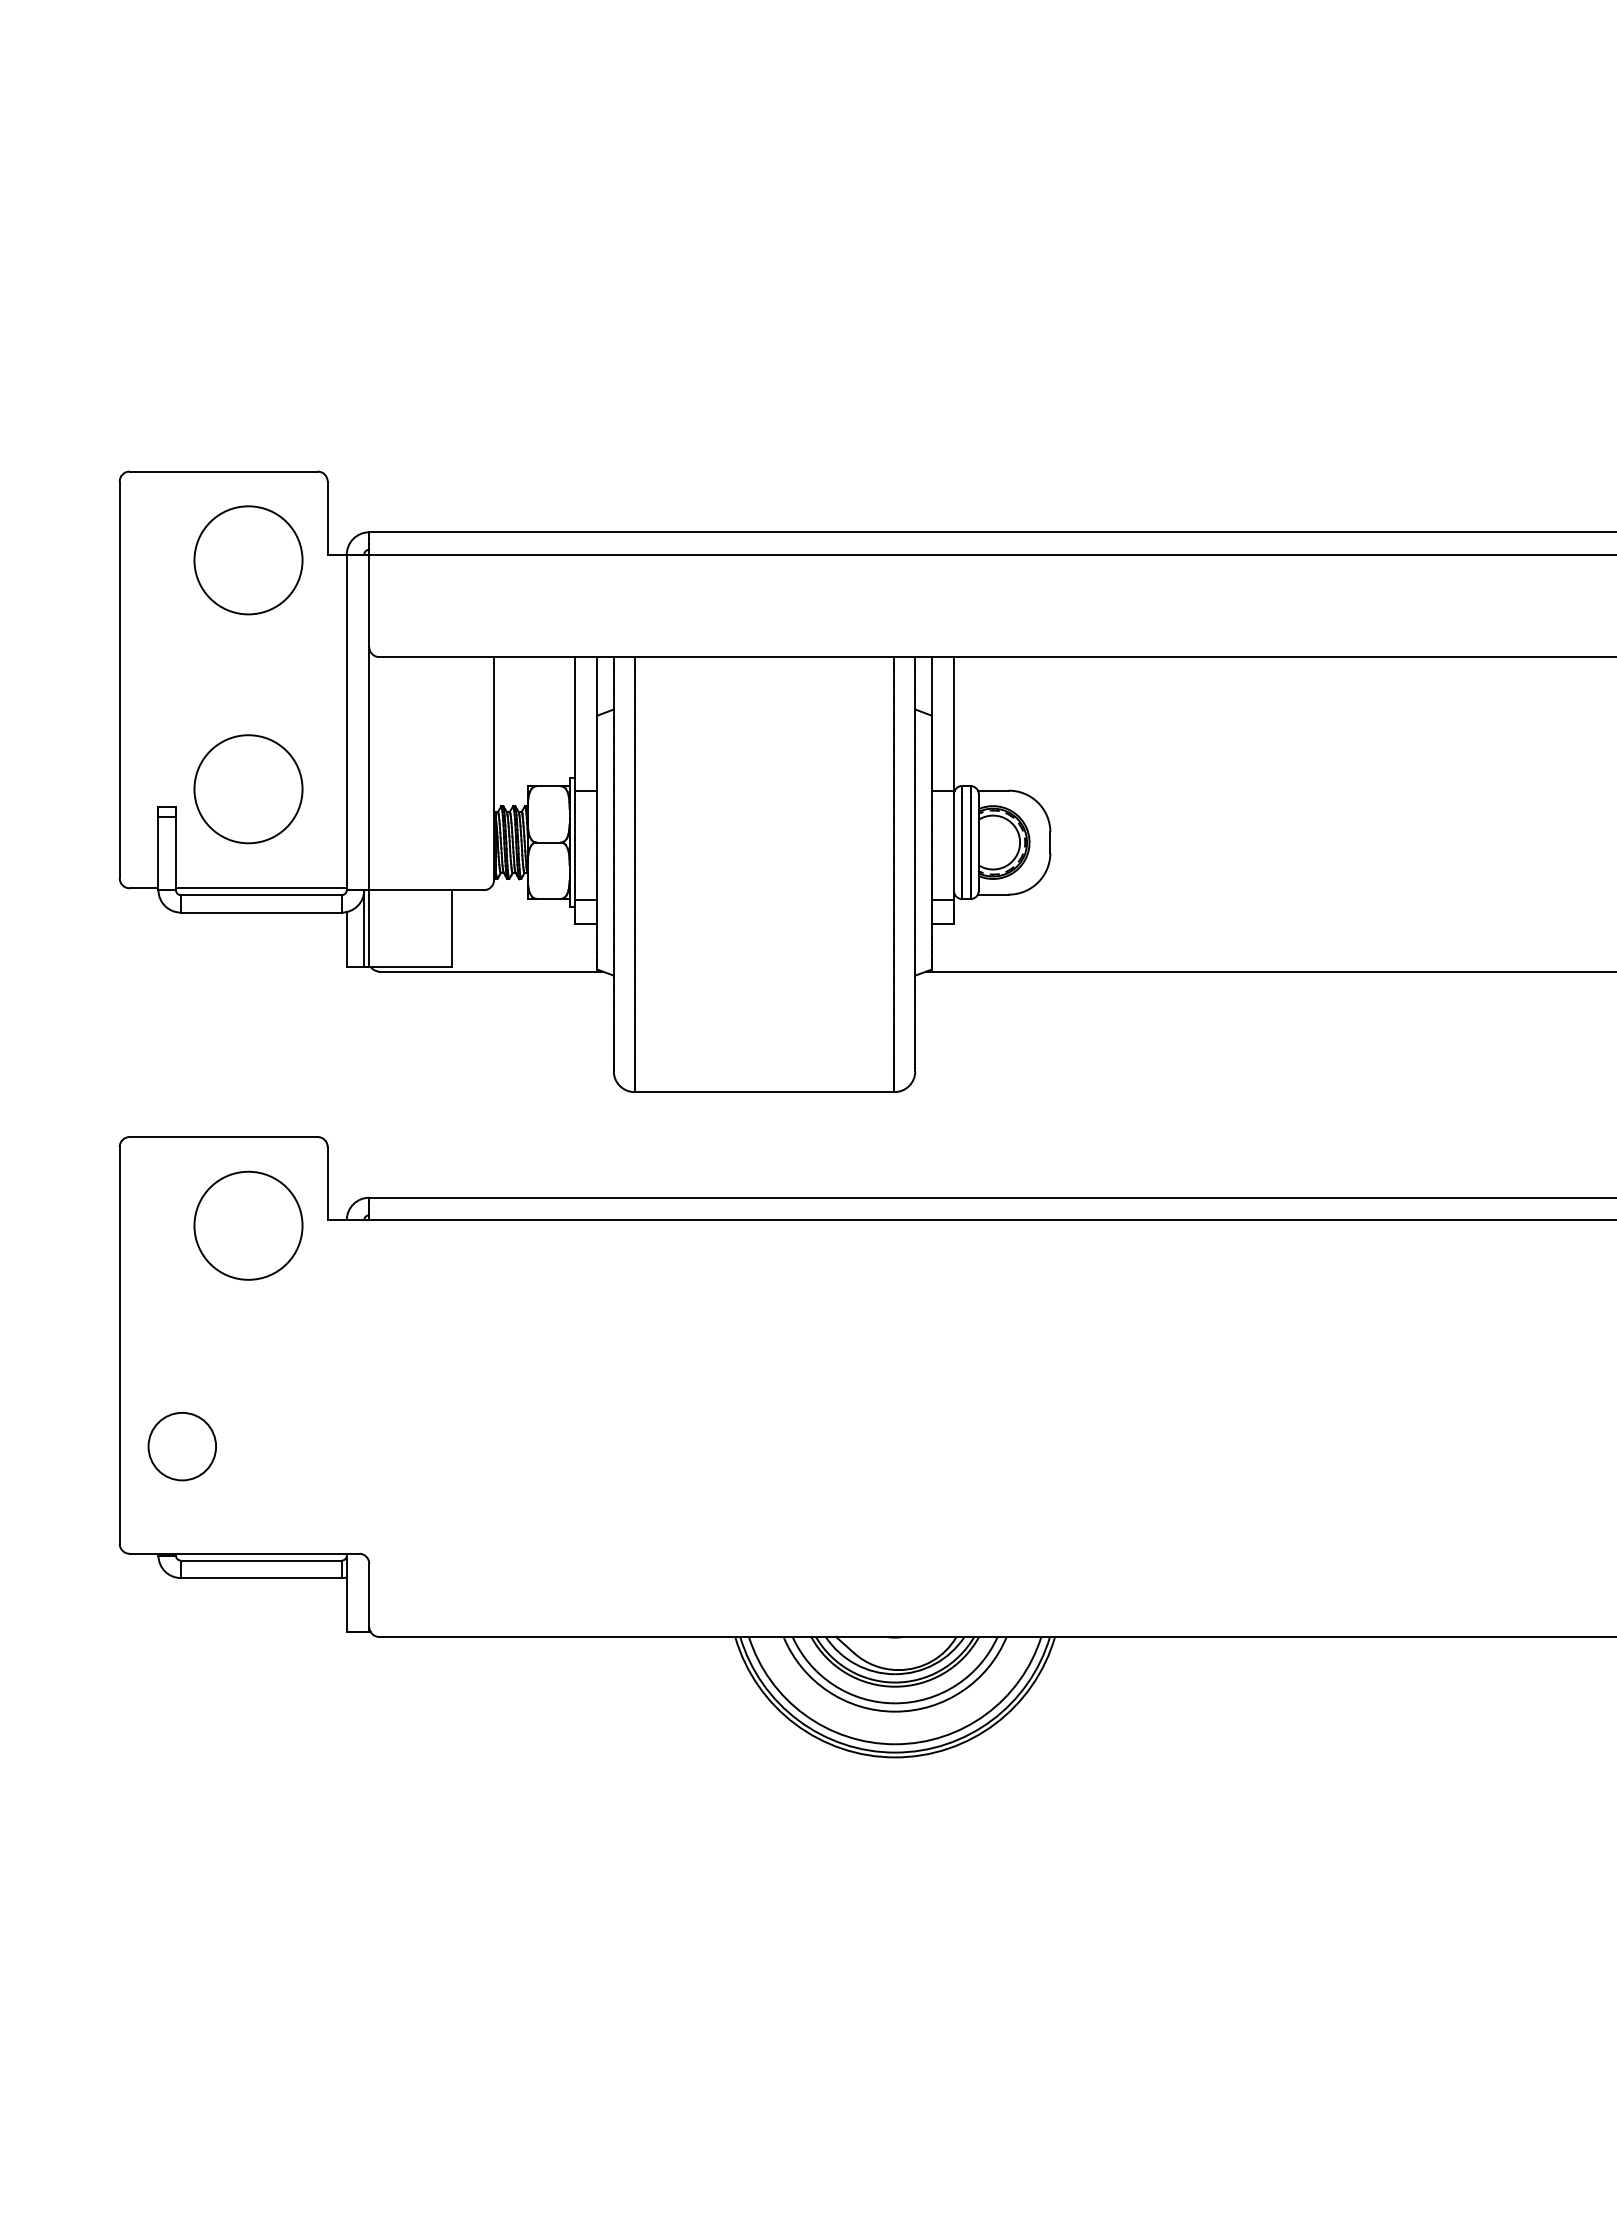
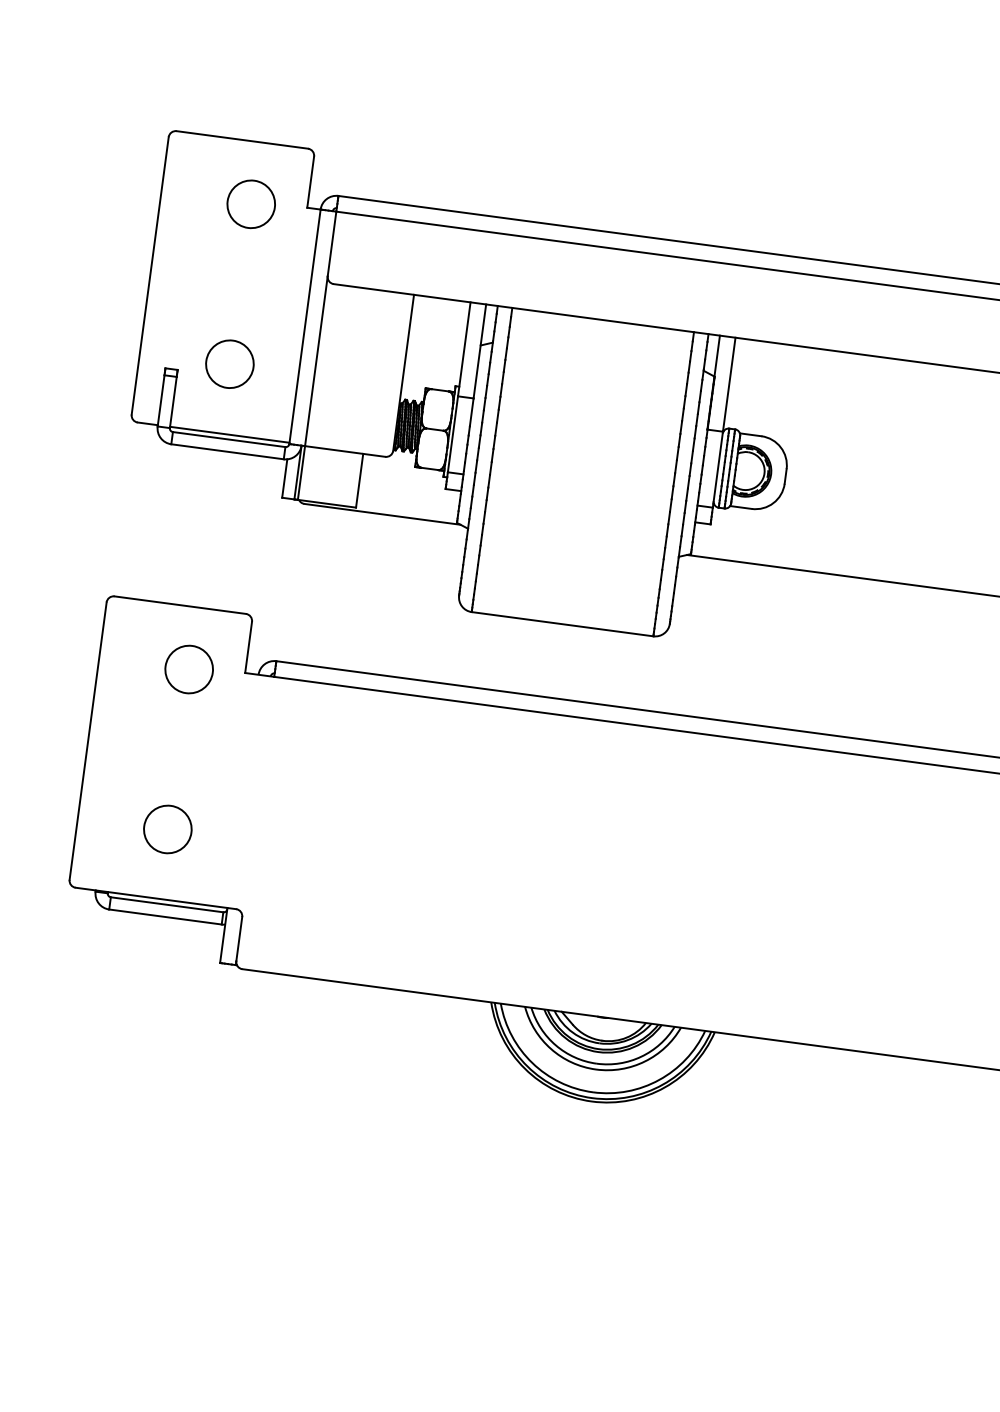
circle: (247, 560) -> (250, 204), size x0.62
circle: (247, 788) -> (229, 363), size x0.62
circle: (247, 1225) -> (188, 669), size x0.62
circle: (181, 1446) -> (167, 829), moved

